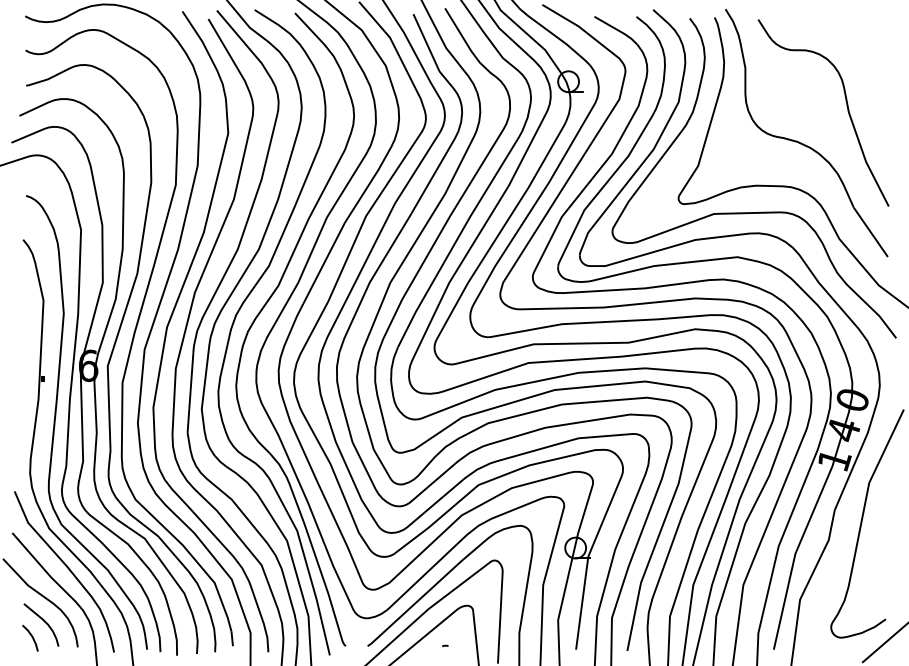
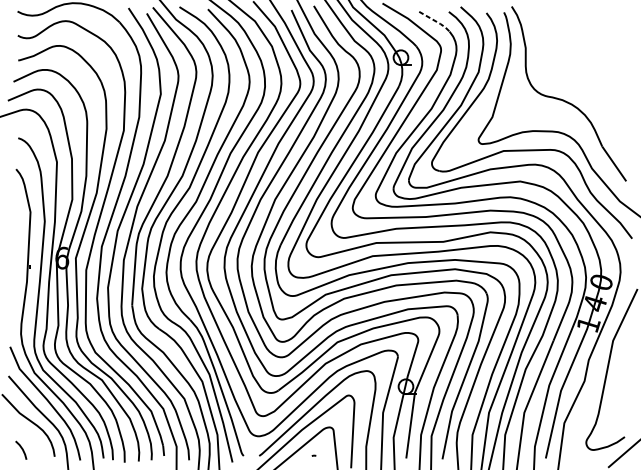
line: (618, 30) -> (436, 21), solid -> dashed
curve: (846, 106) -> (597, 75), removed
curve: (43, 621) -> (30, 438), removed

